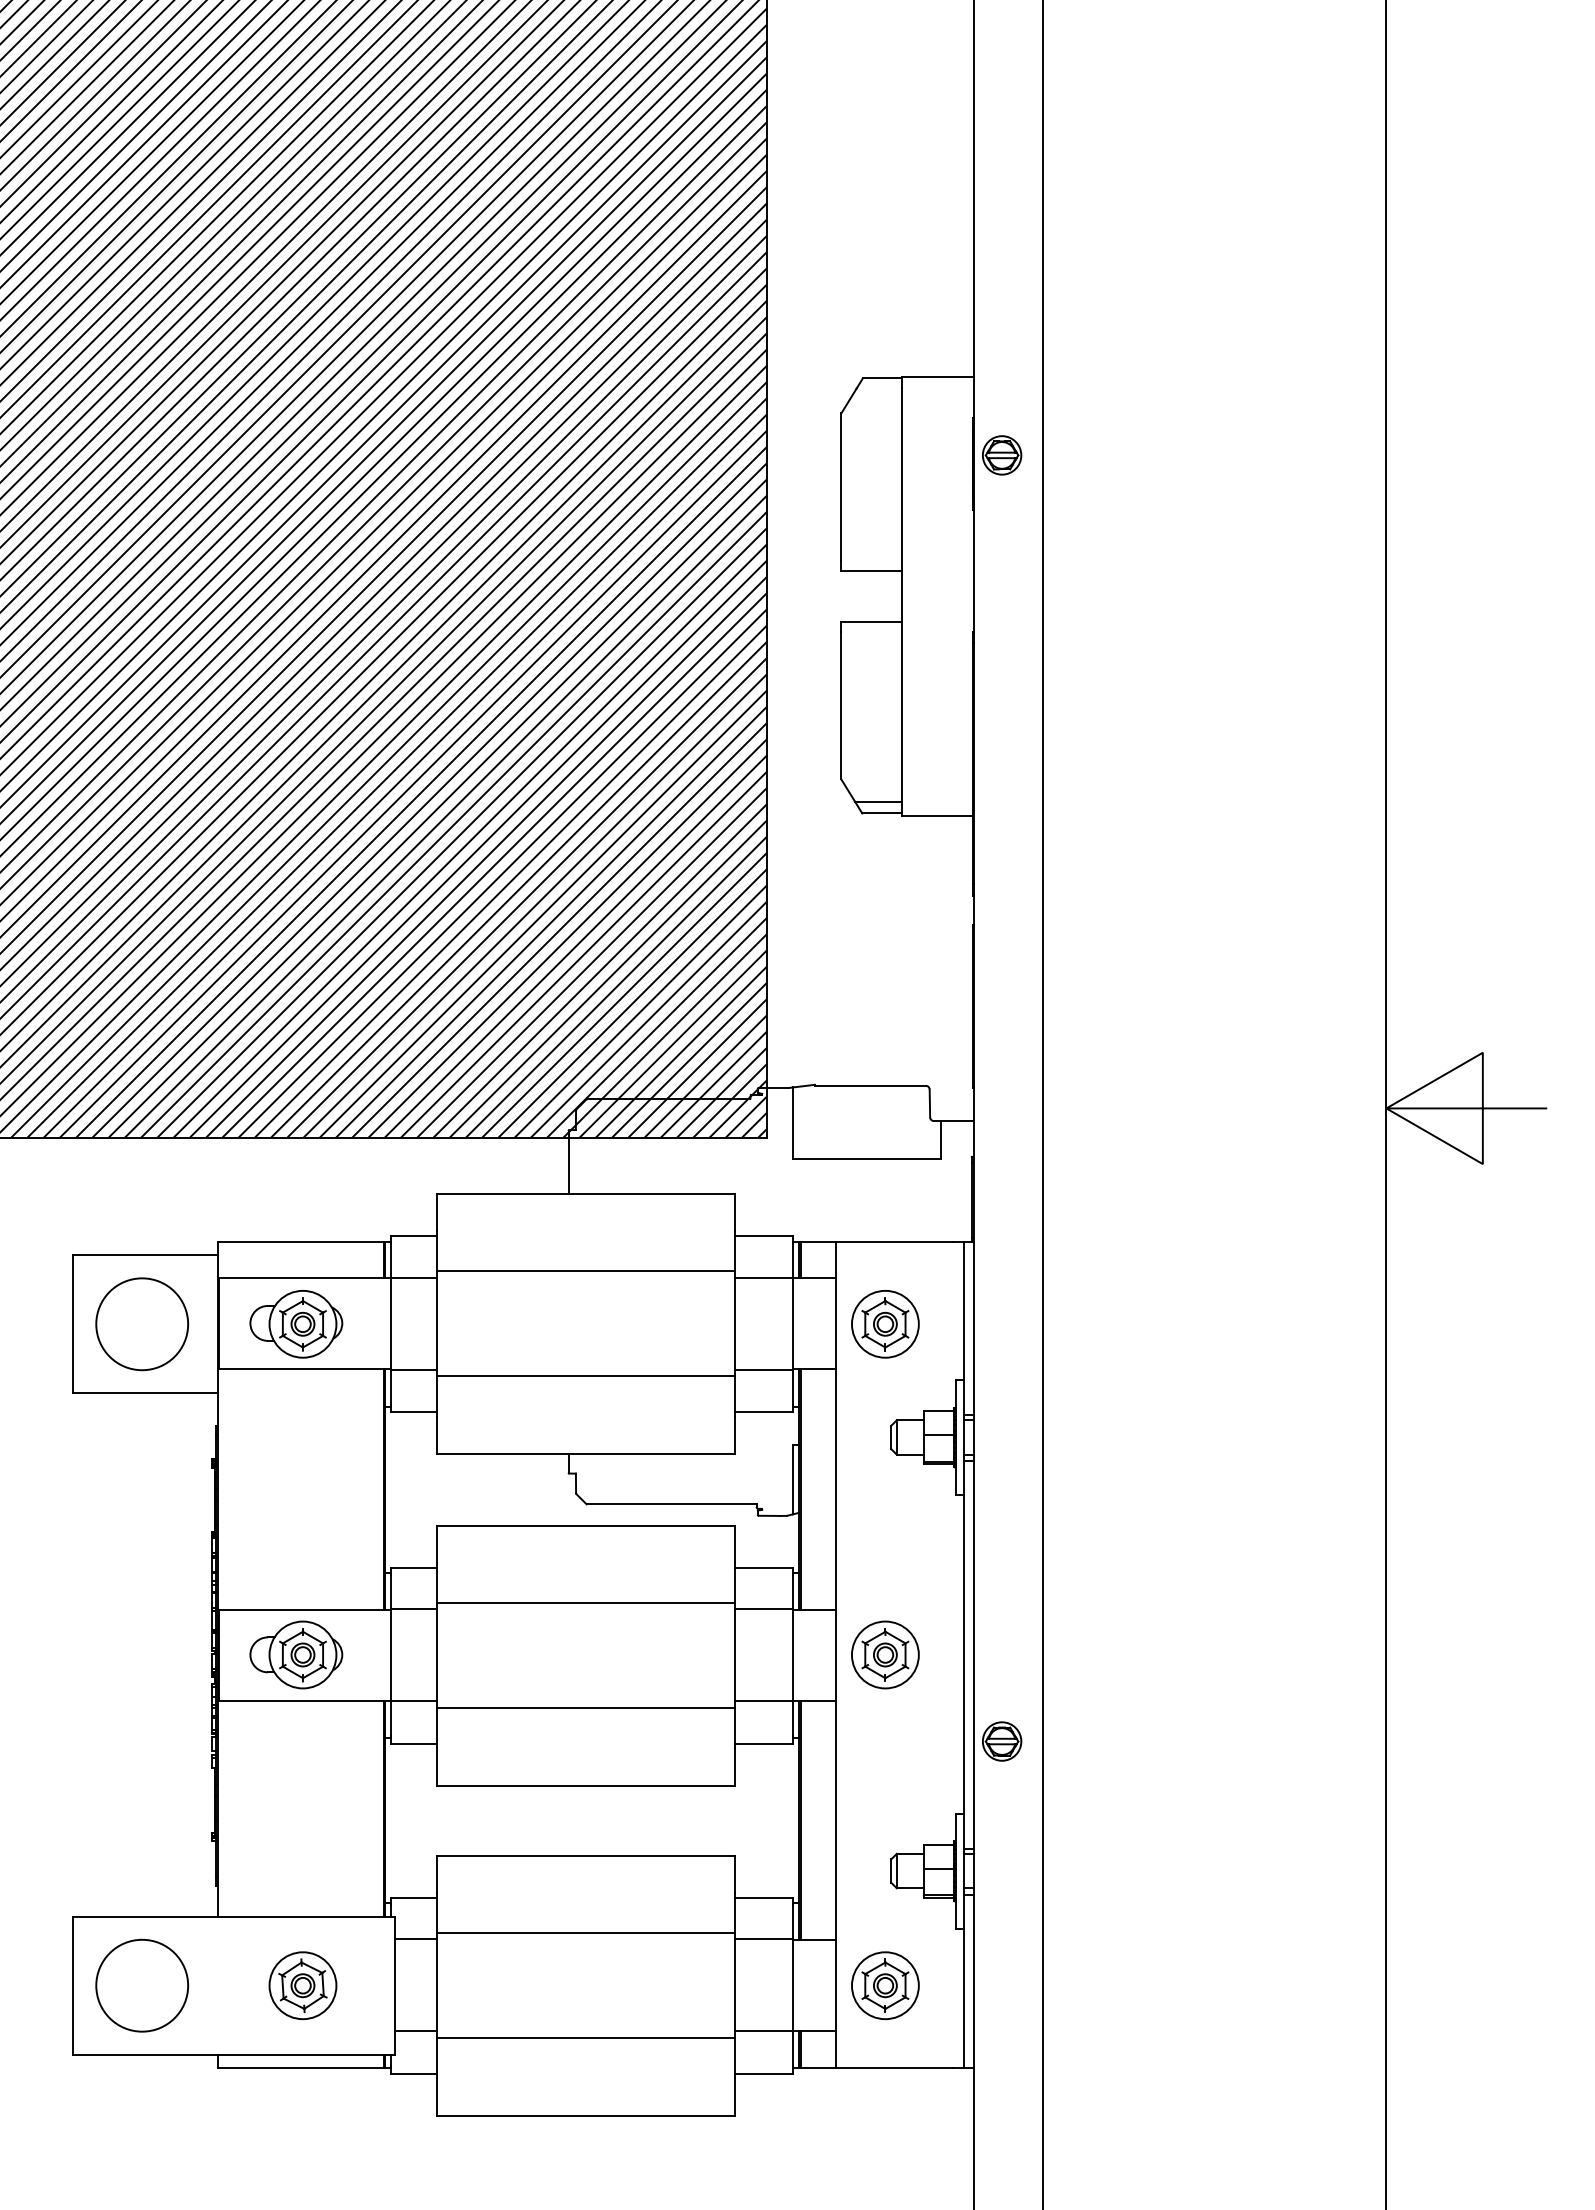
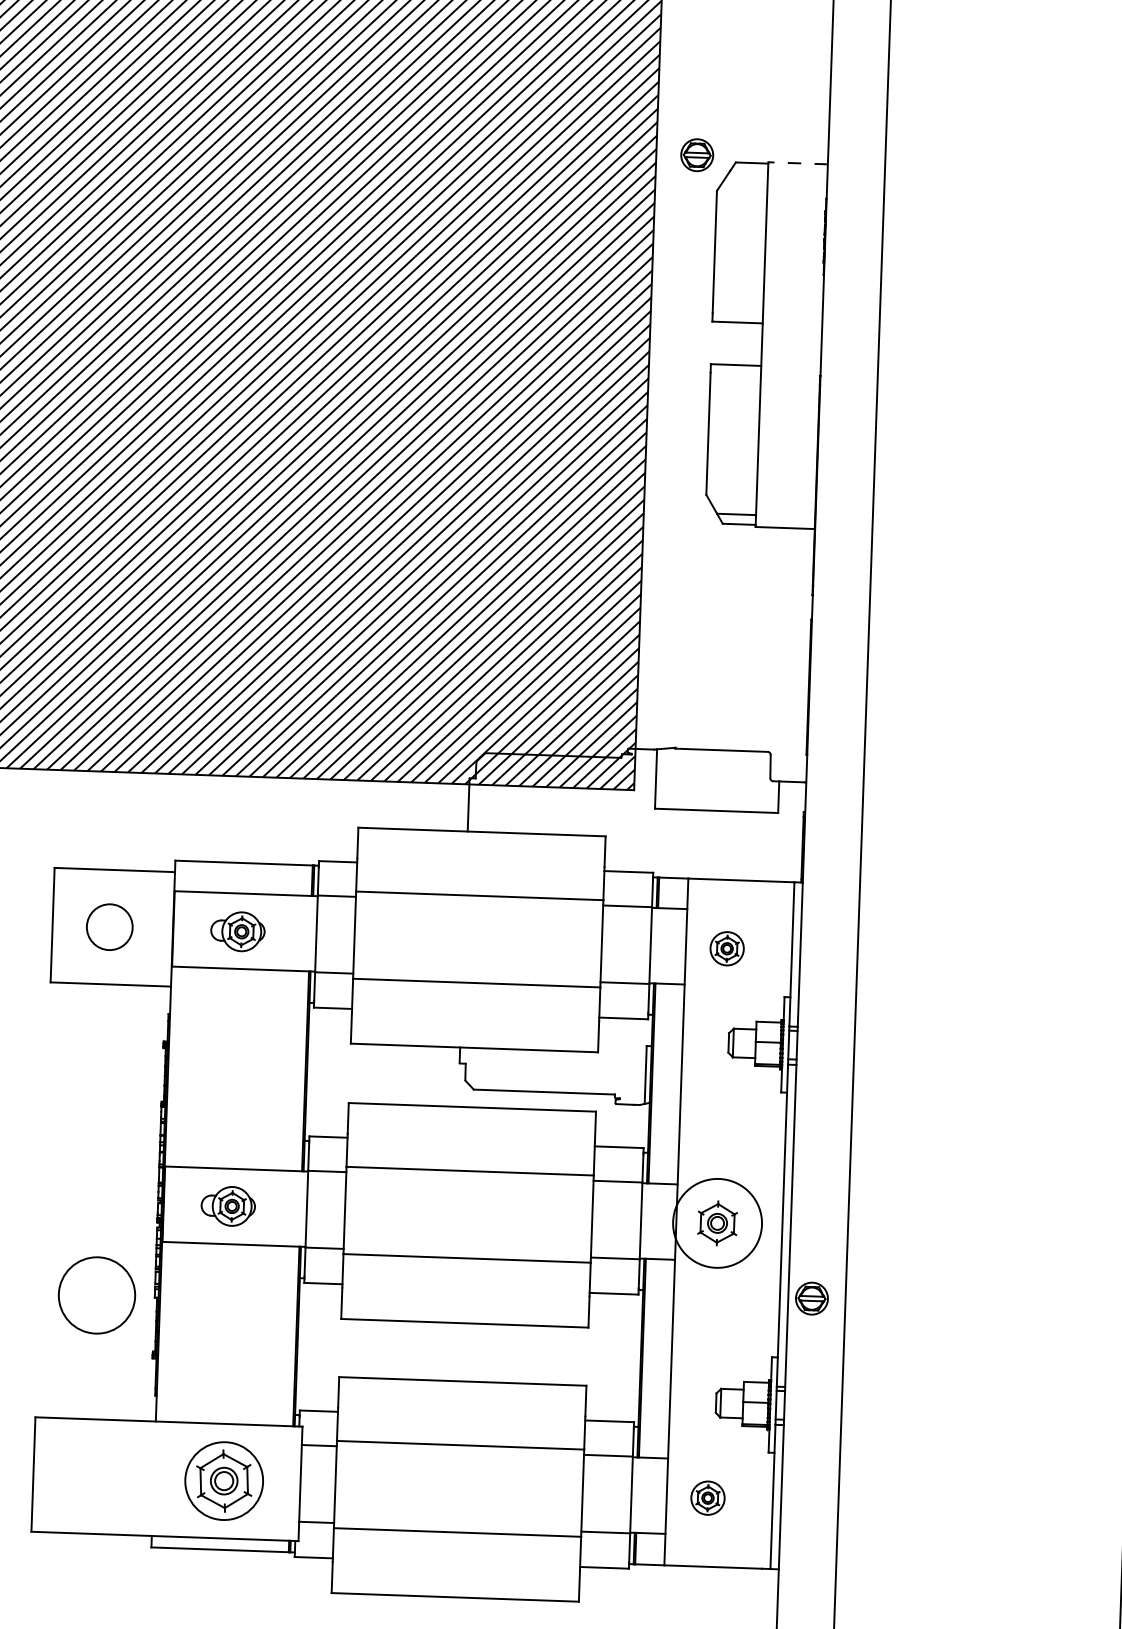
line: (937, 376) -> (797, 162), solid -> dashed
part: (1002, 455) -> (697, 155), moved
circle: (141, 1324) -> (109, 927), size x0.6
part: (296, 1324) -> (237, 931), size x0.7
part: (885, 1324) -> (727, 948), size x0.6
part: (296, 1654) -> (228, 1205), size x0.7
circle: (884, 1654) -> (716, 1222), size x1.6
circle: (141, 1985) -> (96, 1295), moved
part: (302, 1985) -> (223, 1481), size x1.4
part: (885, 1985) -> (708, 1497), size x0.6

